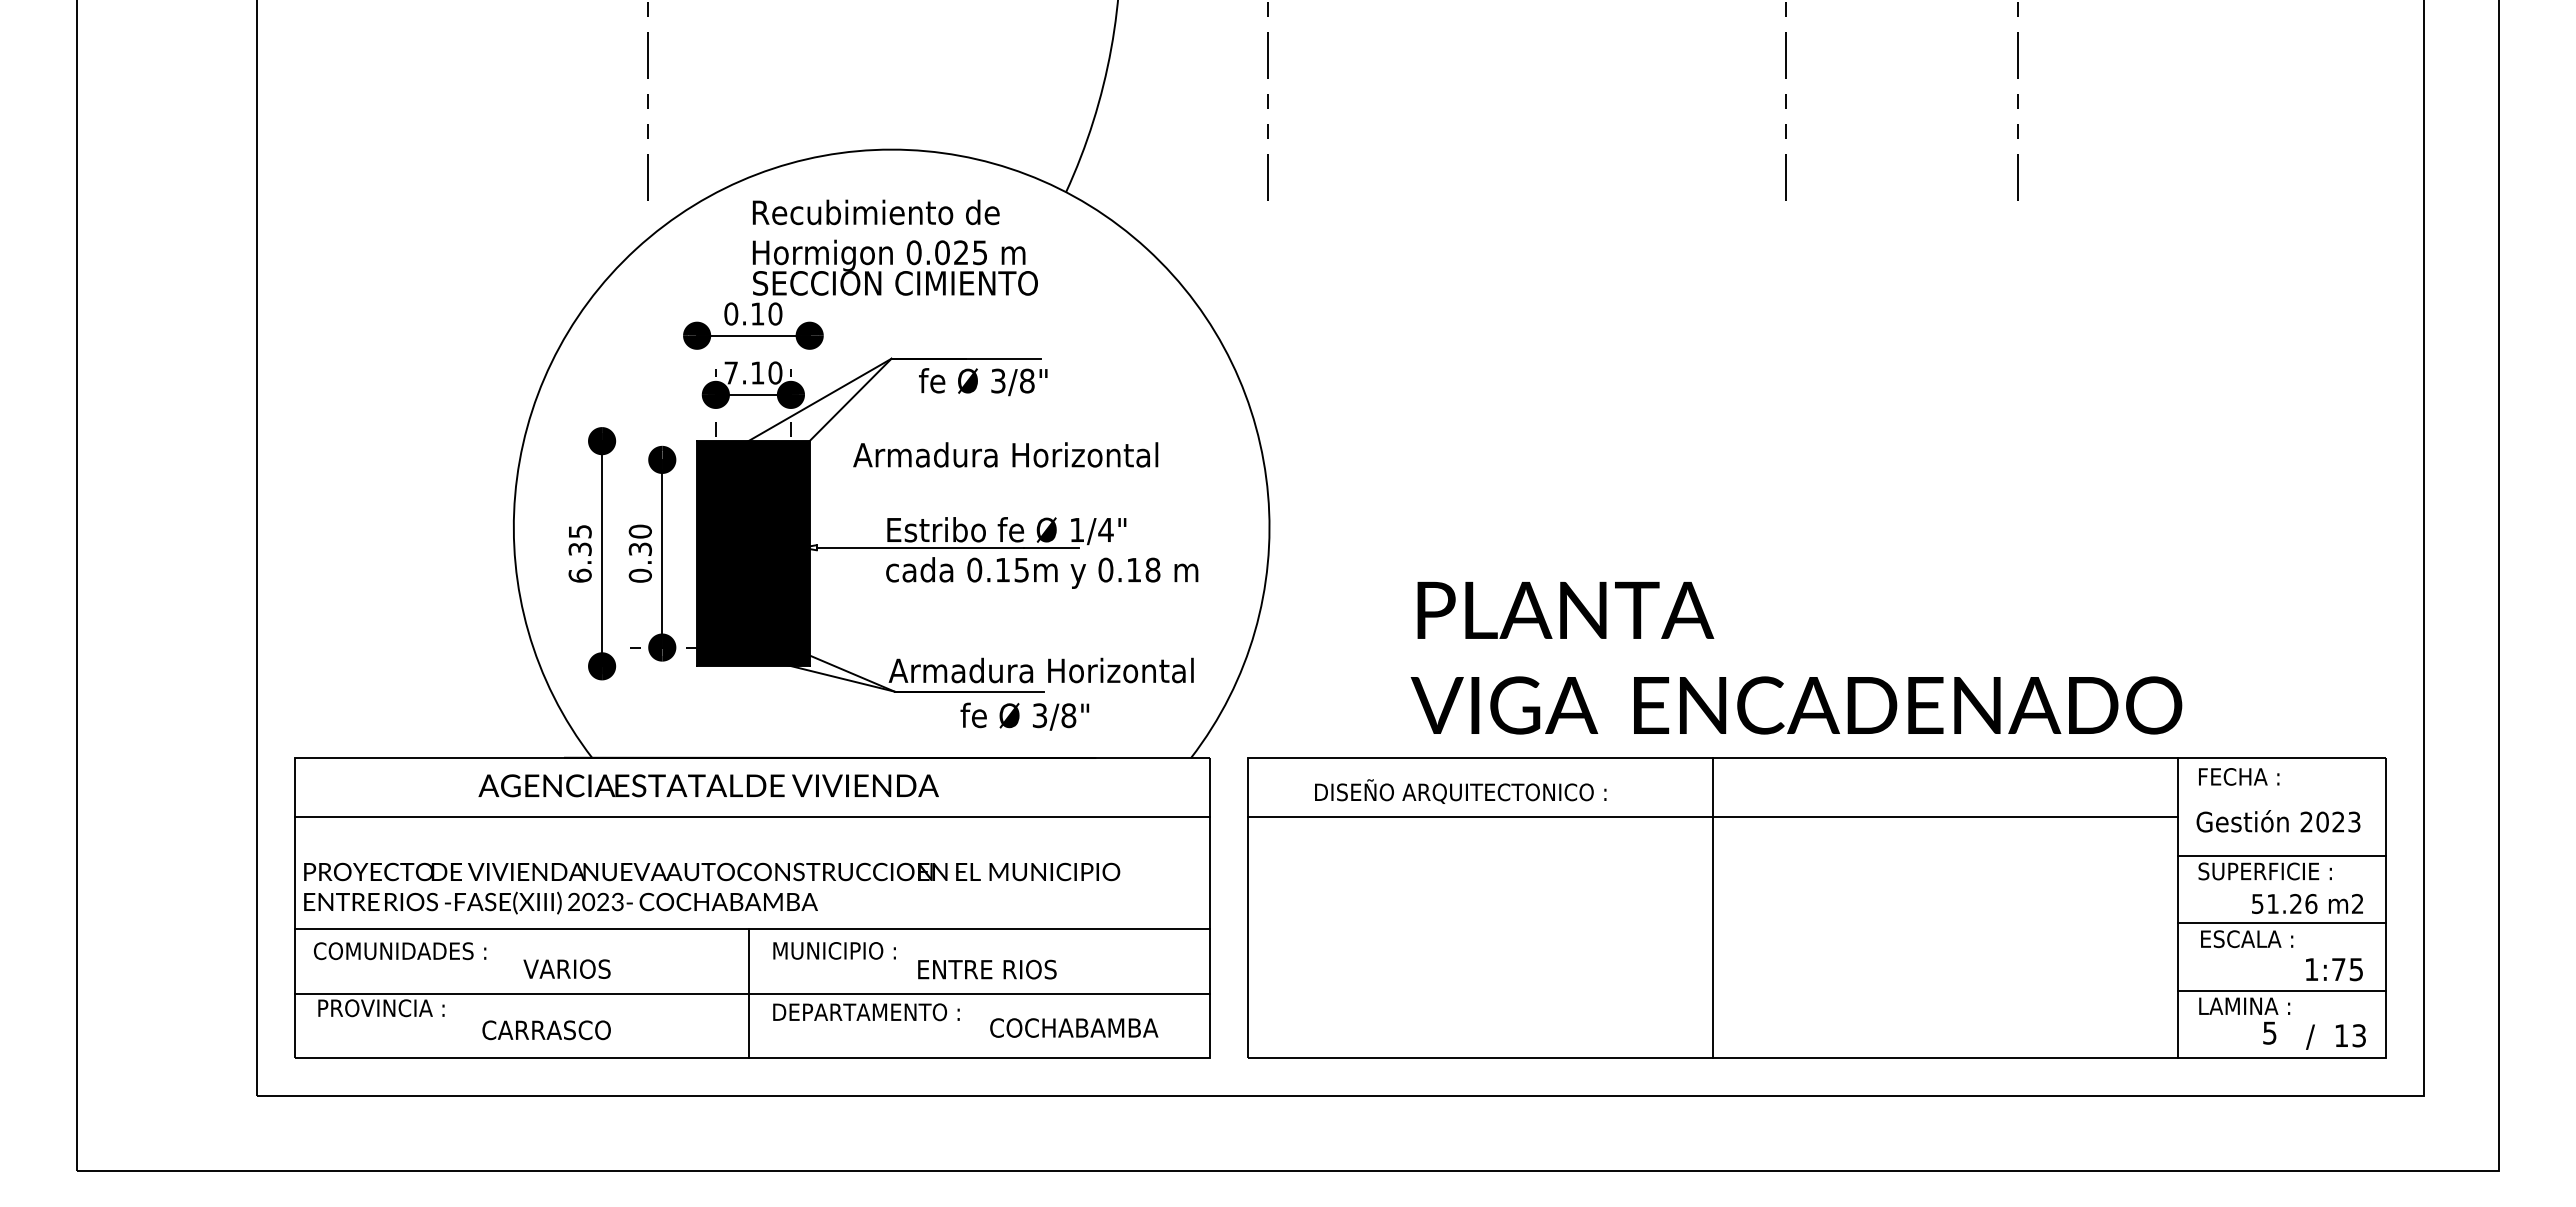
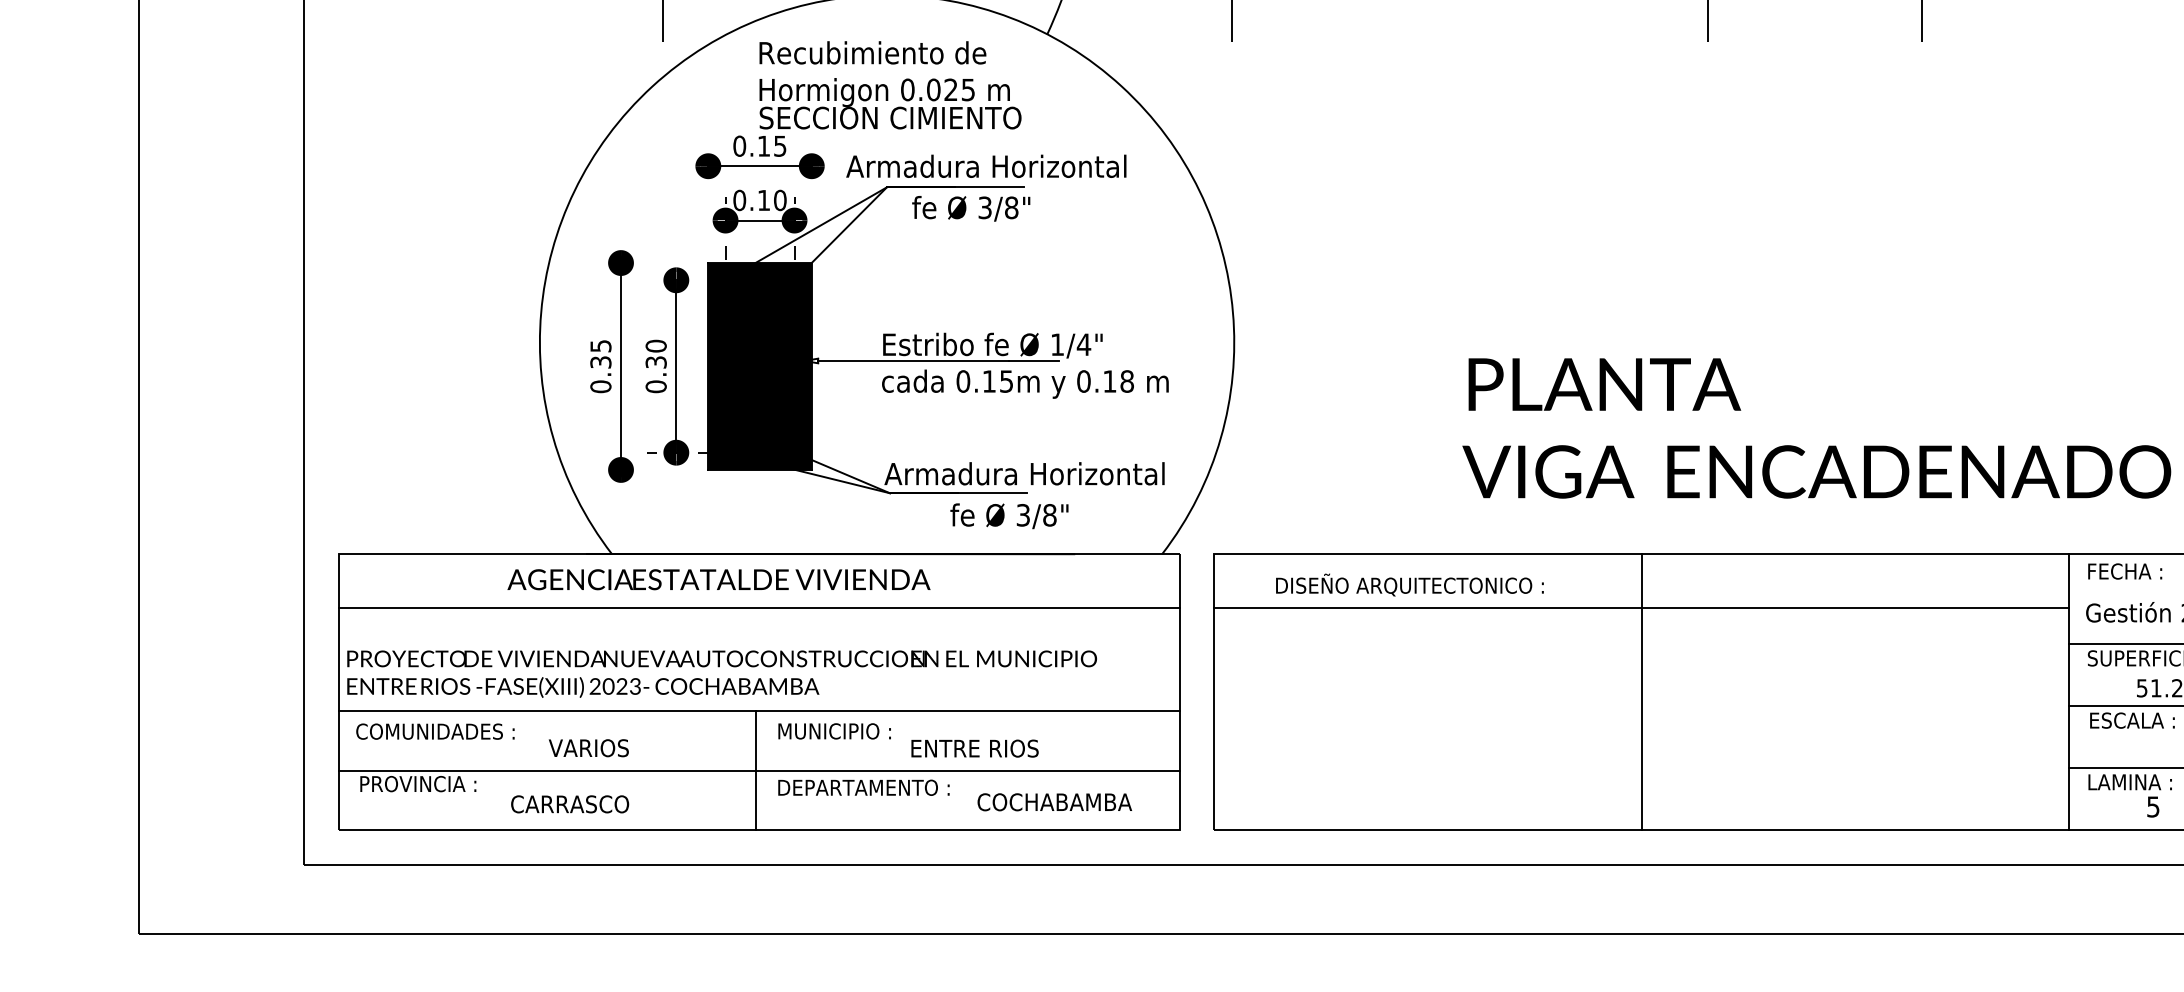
text: (775, 313) -> (780, 145), 0.10 -> 0.15
text: (731, 372) -> (739, 199), 7.10 -> 0.10
text: (1005, 454) -> (986, 165), moved
text: (579, 575) -> (600, 386), 6.35 -> 0.35
text: (1796, 658) -> (1816, 428), moved

